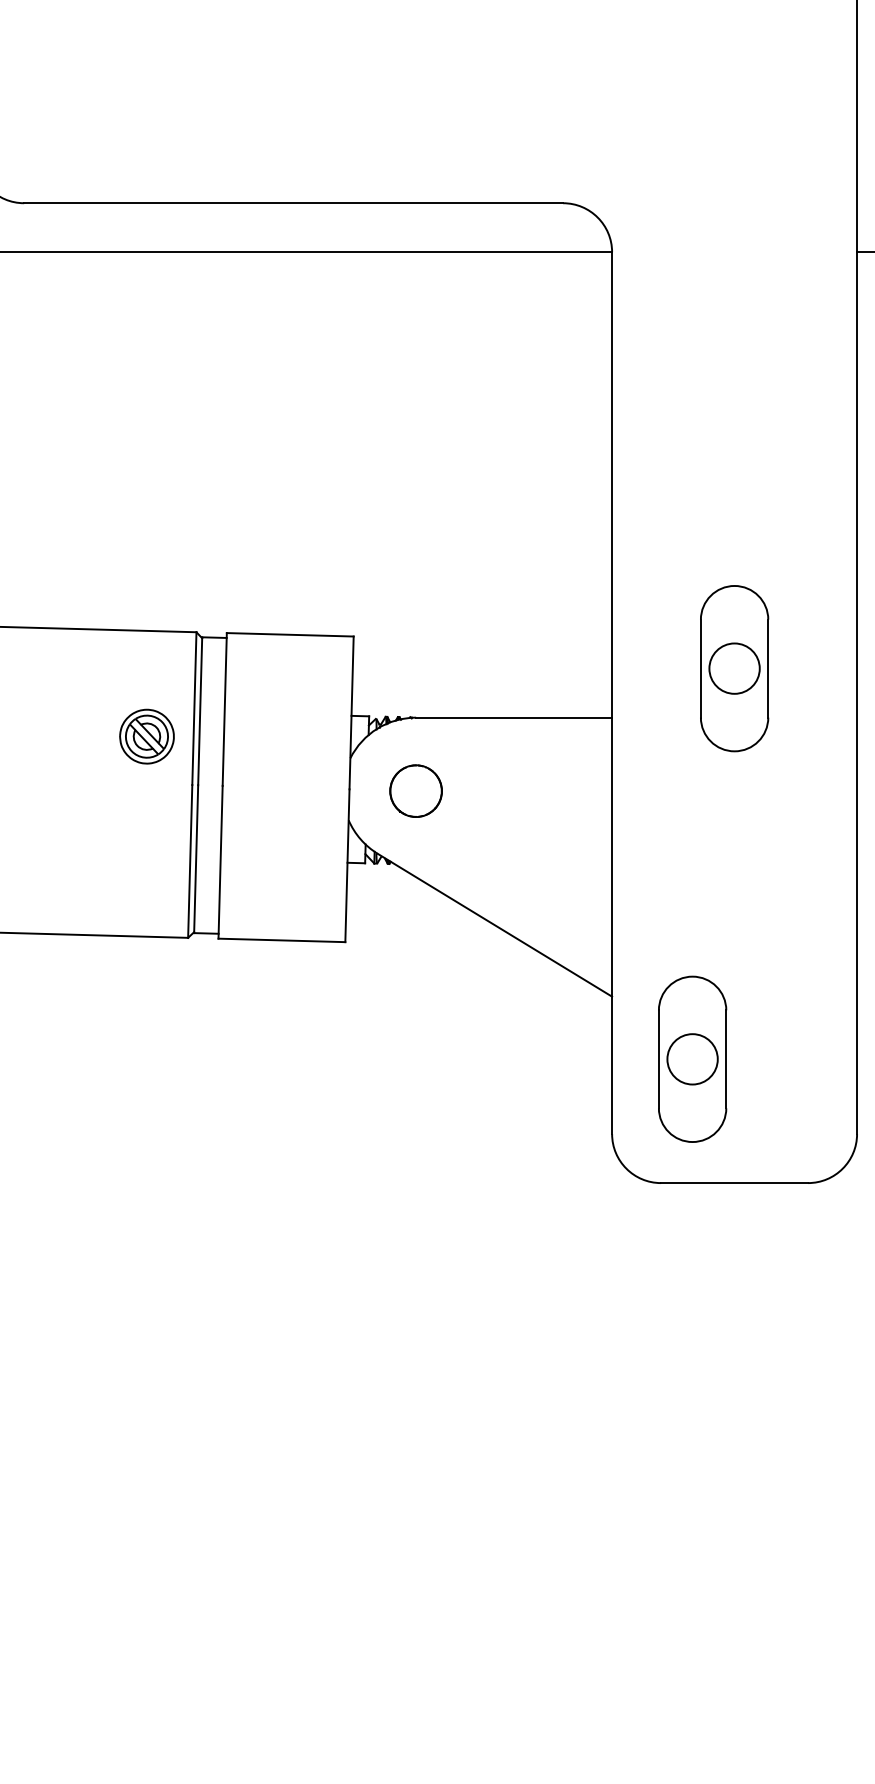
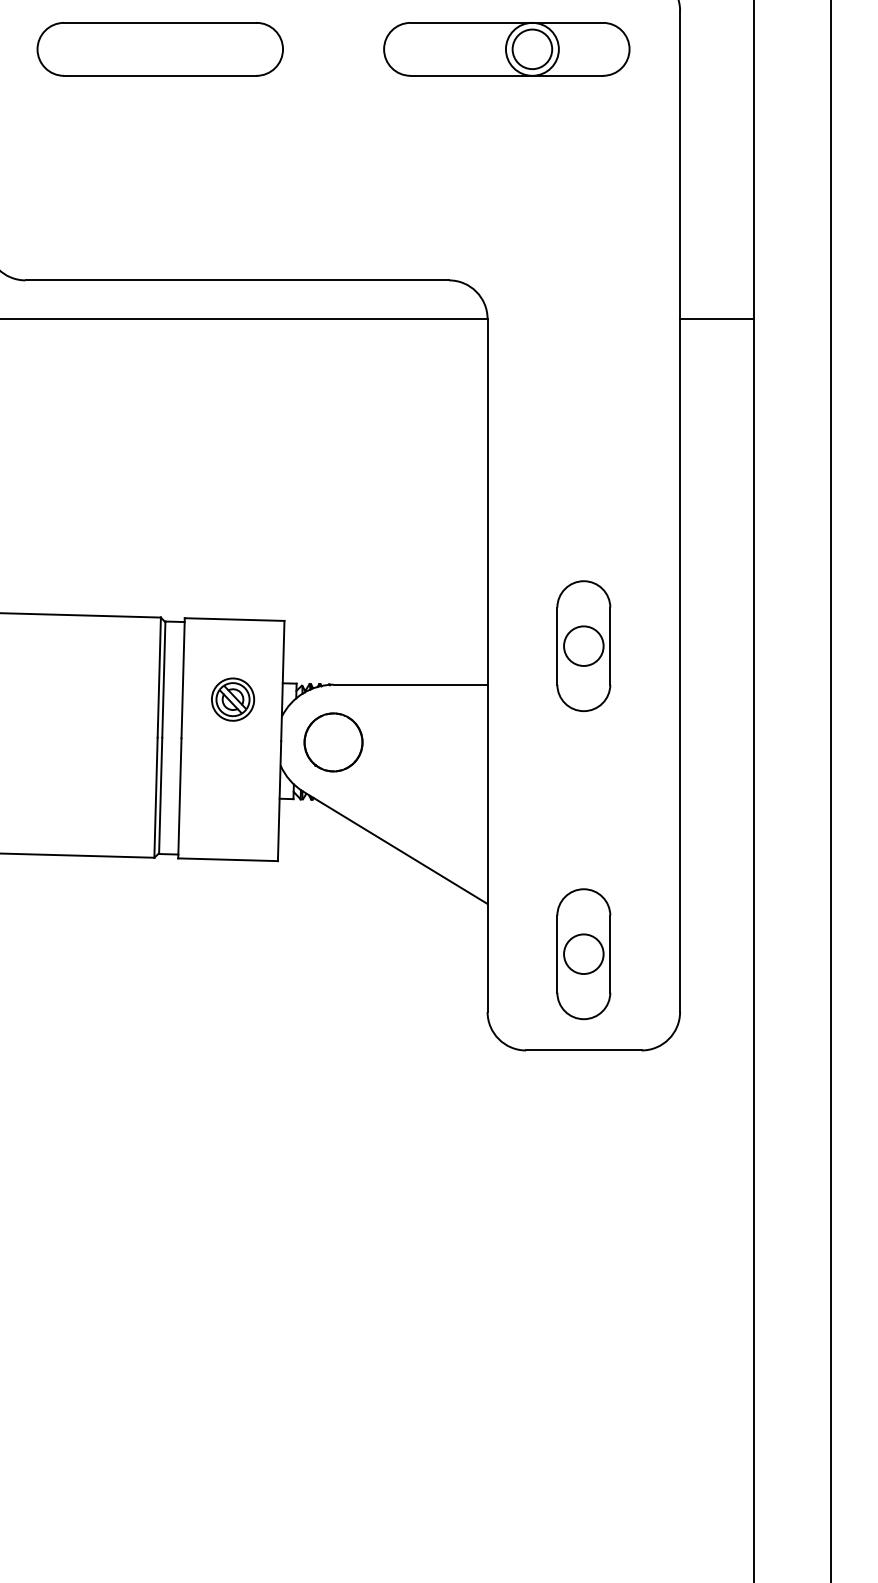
part: (147, 736) -> (233, 699), moved
part: (416, 791) -> (333, 742), size x1.43
part: (692, 1059) -> (583, 954), moved

